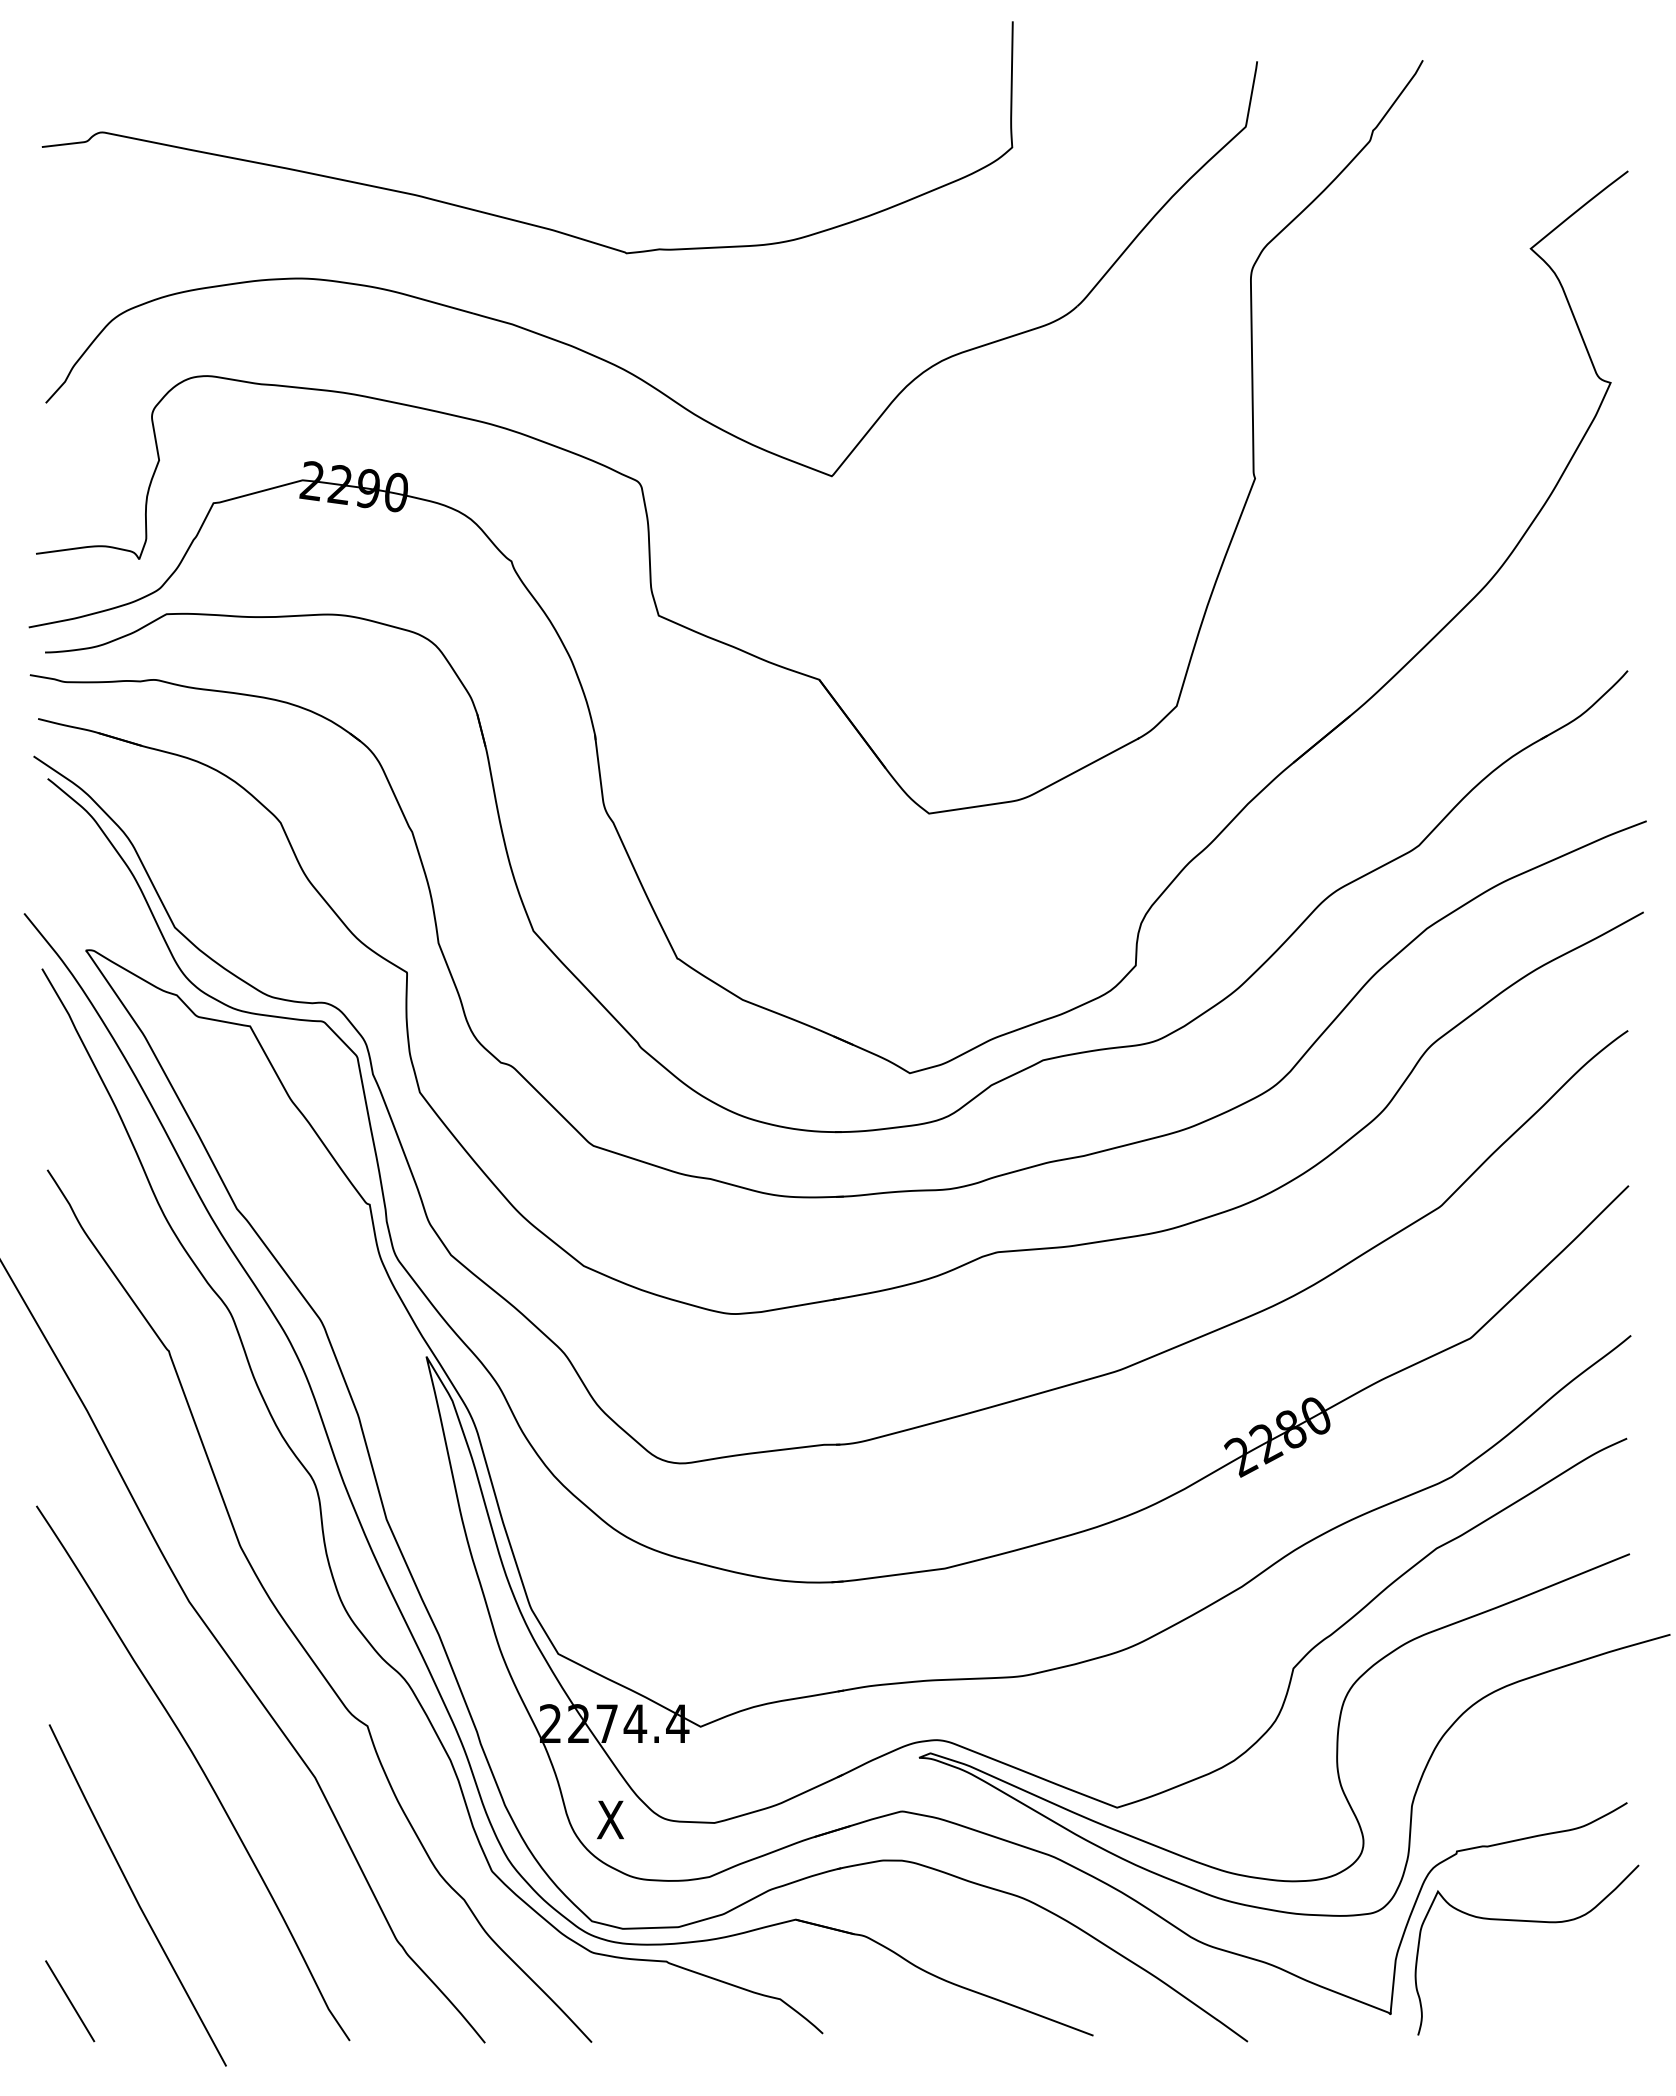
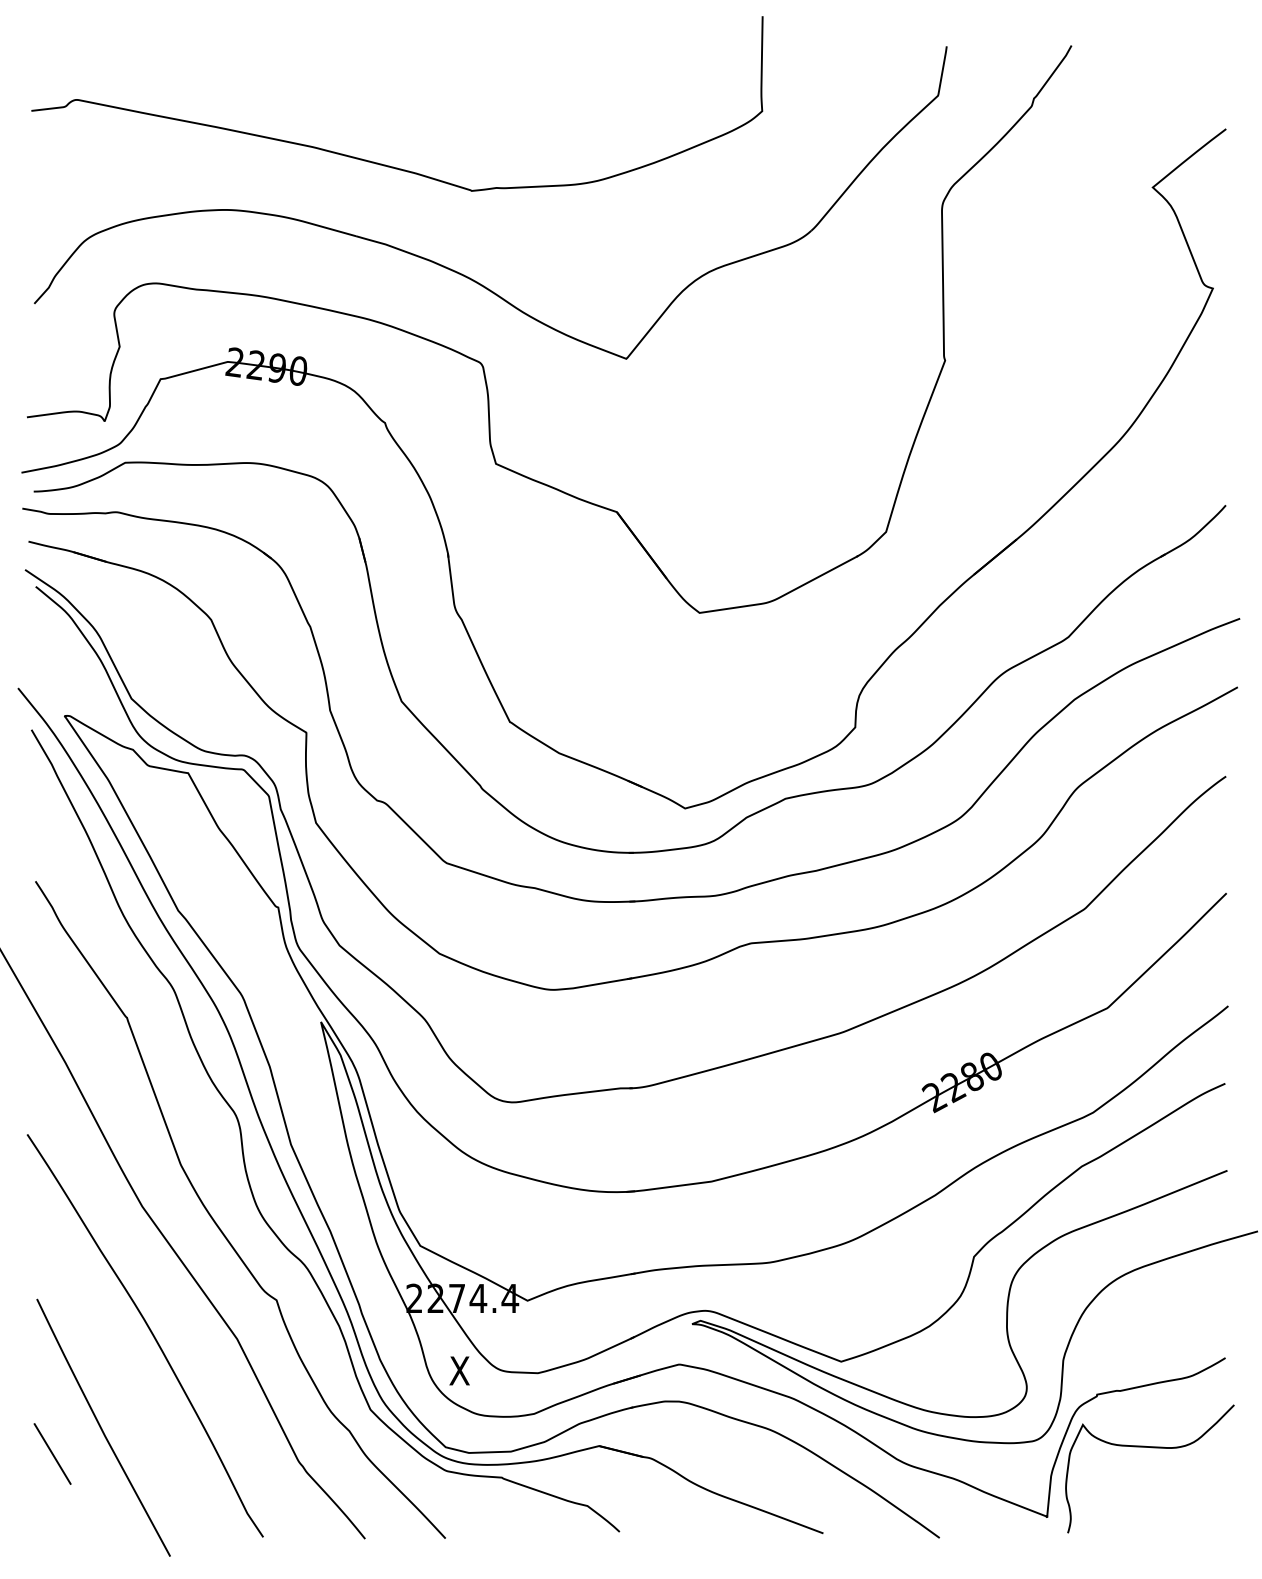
line: (70, 2001) -> (52, 1454), moved

